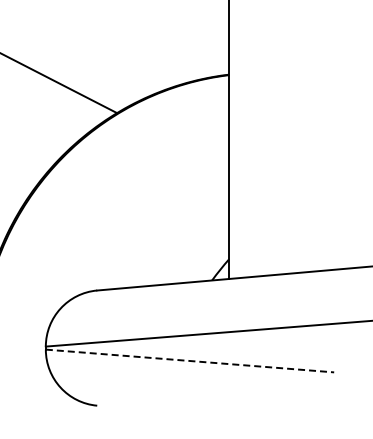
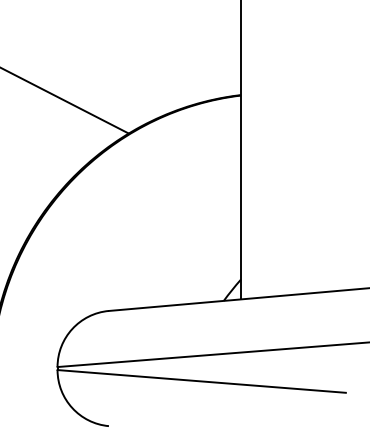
line: (190, 361) -> (202, 381), dashed -> solid

